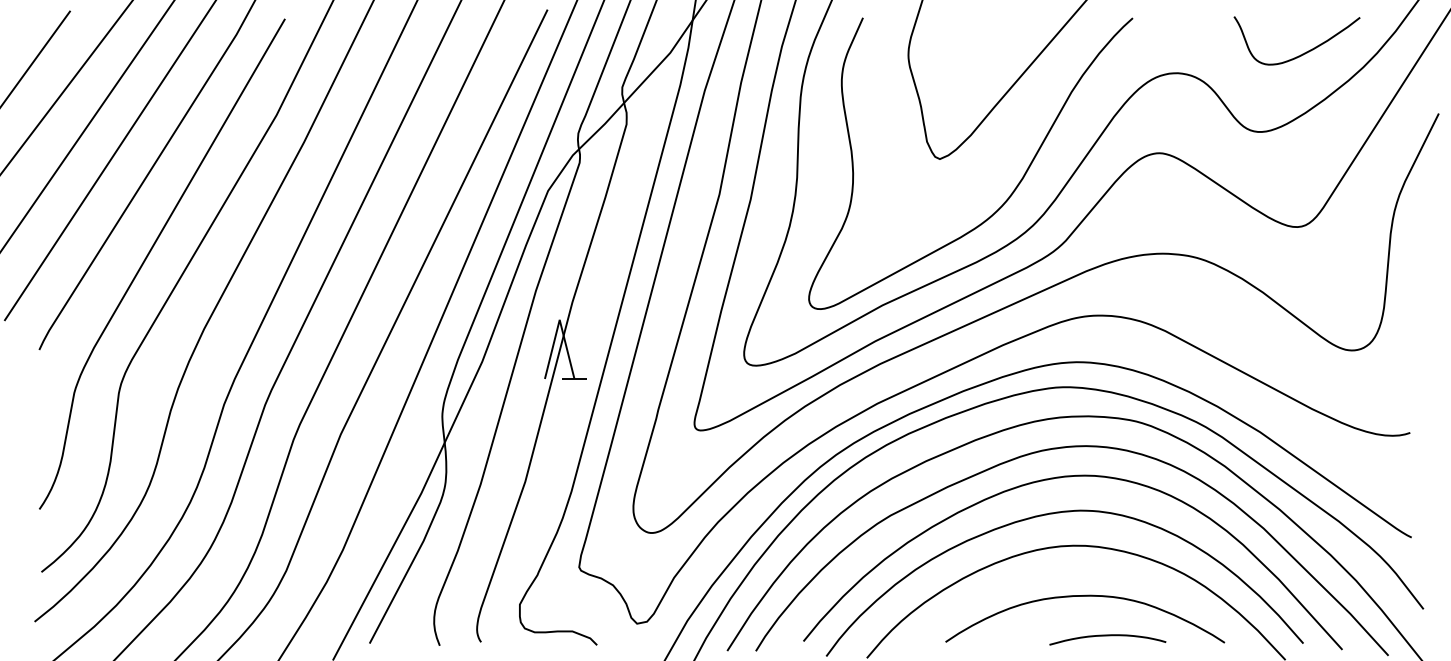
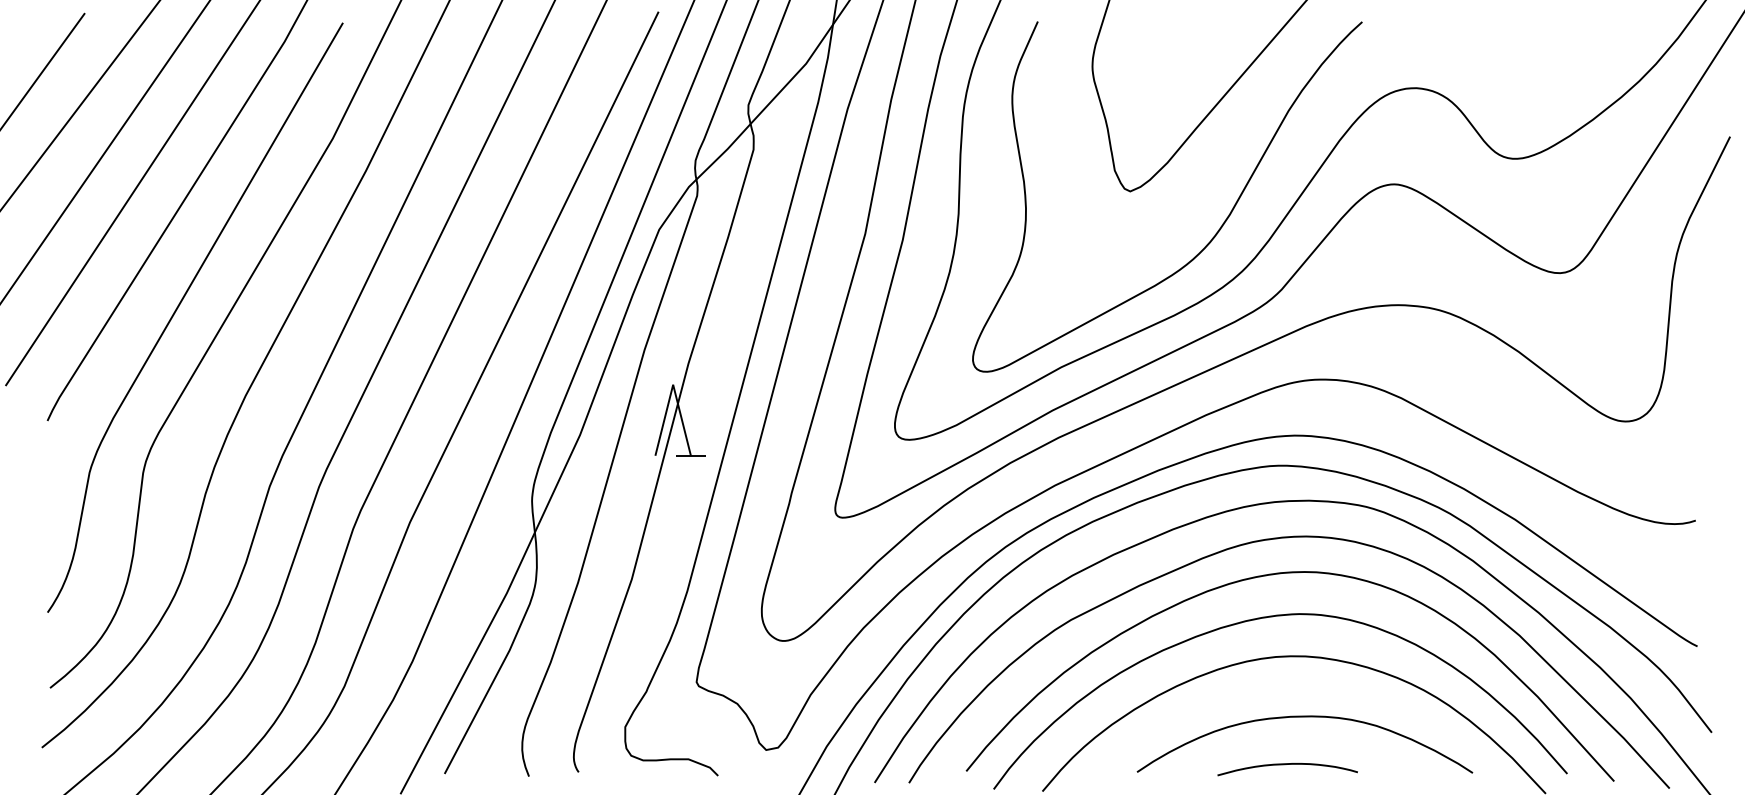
curve: (1302, 53) -> (1566, 64), removed
curve: (1107, 636) -> (1287, 765), moved

